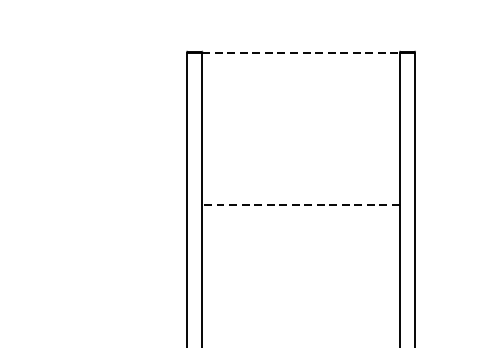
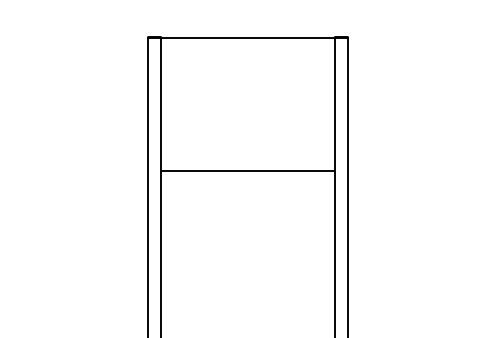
line: (301, 53) -> (248, 38), dashed -> solid
line: (300, 204) -> (247, 171), dashed -> solid

